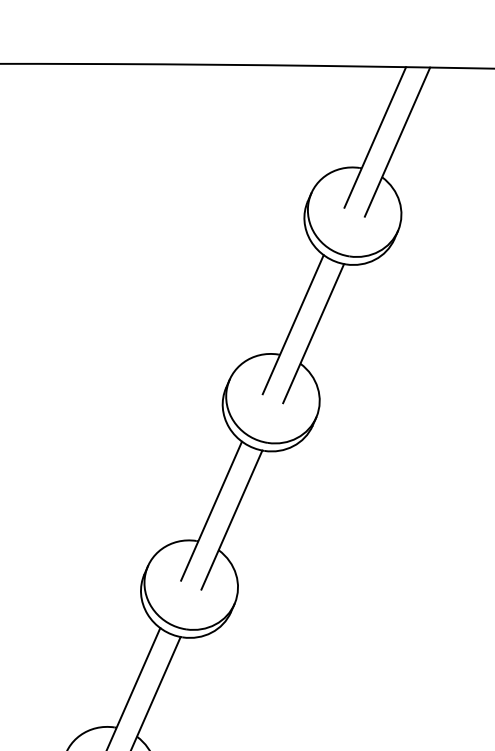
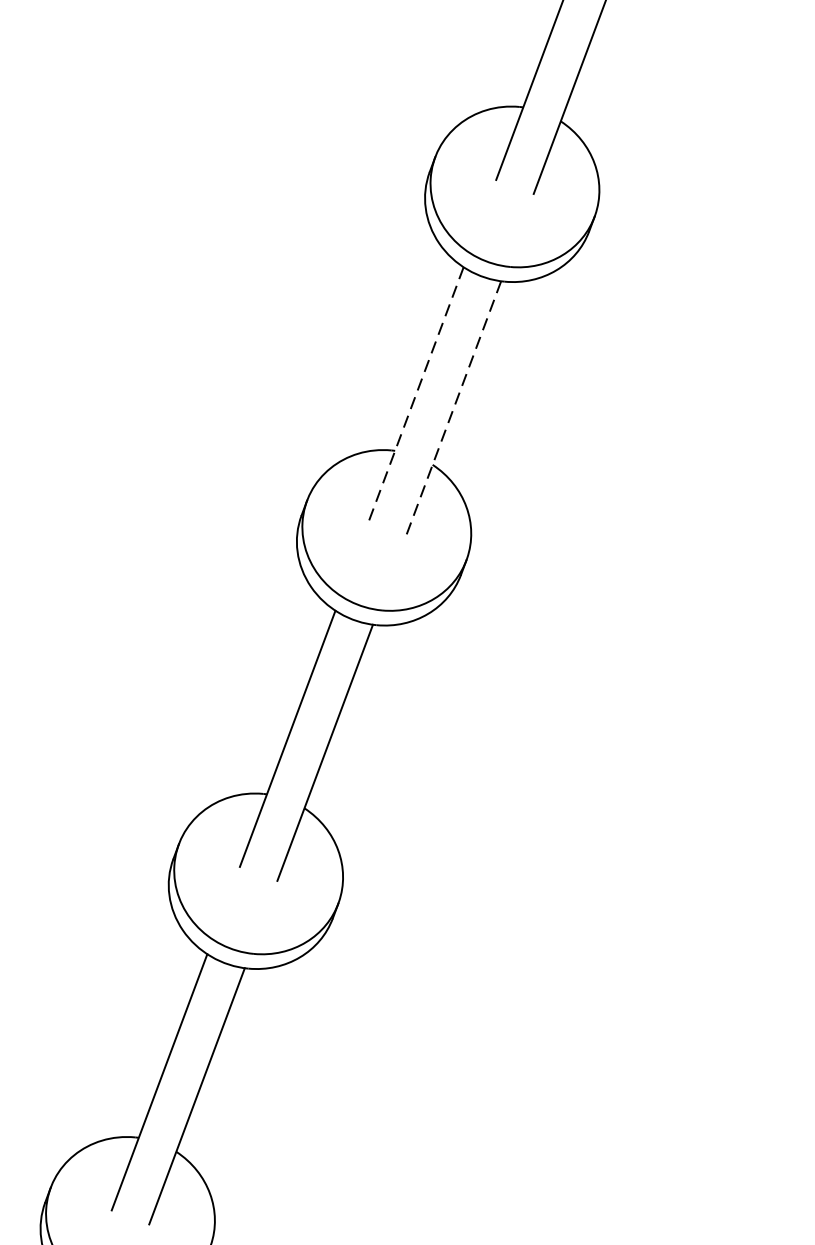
line: (293, 324) -> (416, 394), solid -> dashed
line: (313, 333) -> (453, 409), solid -> dashed

